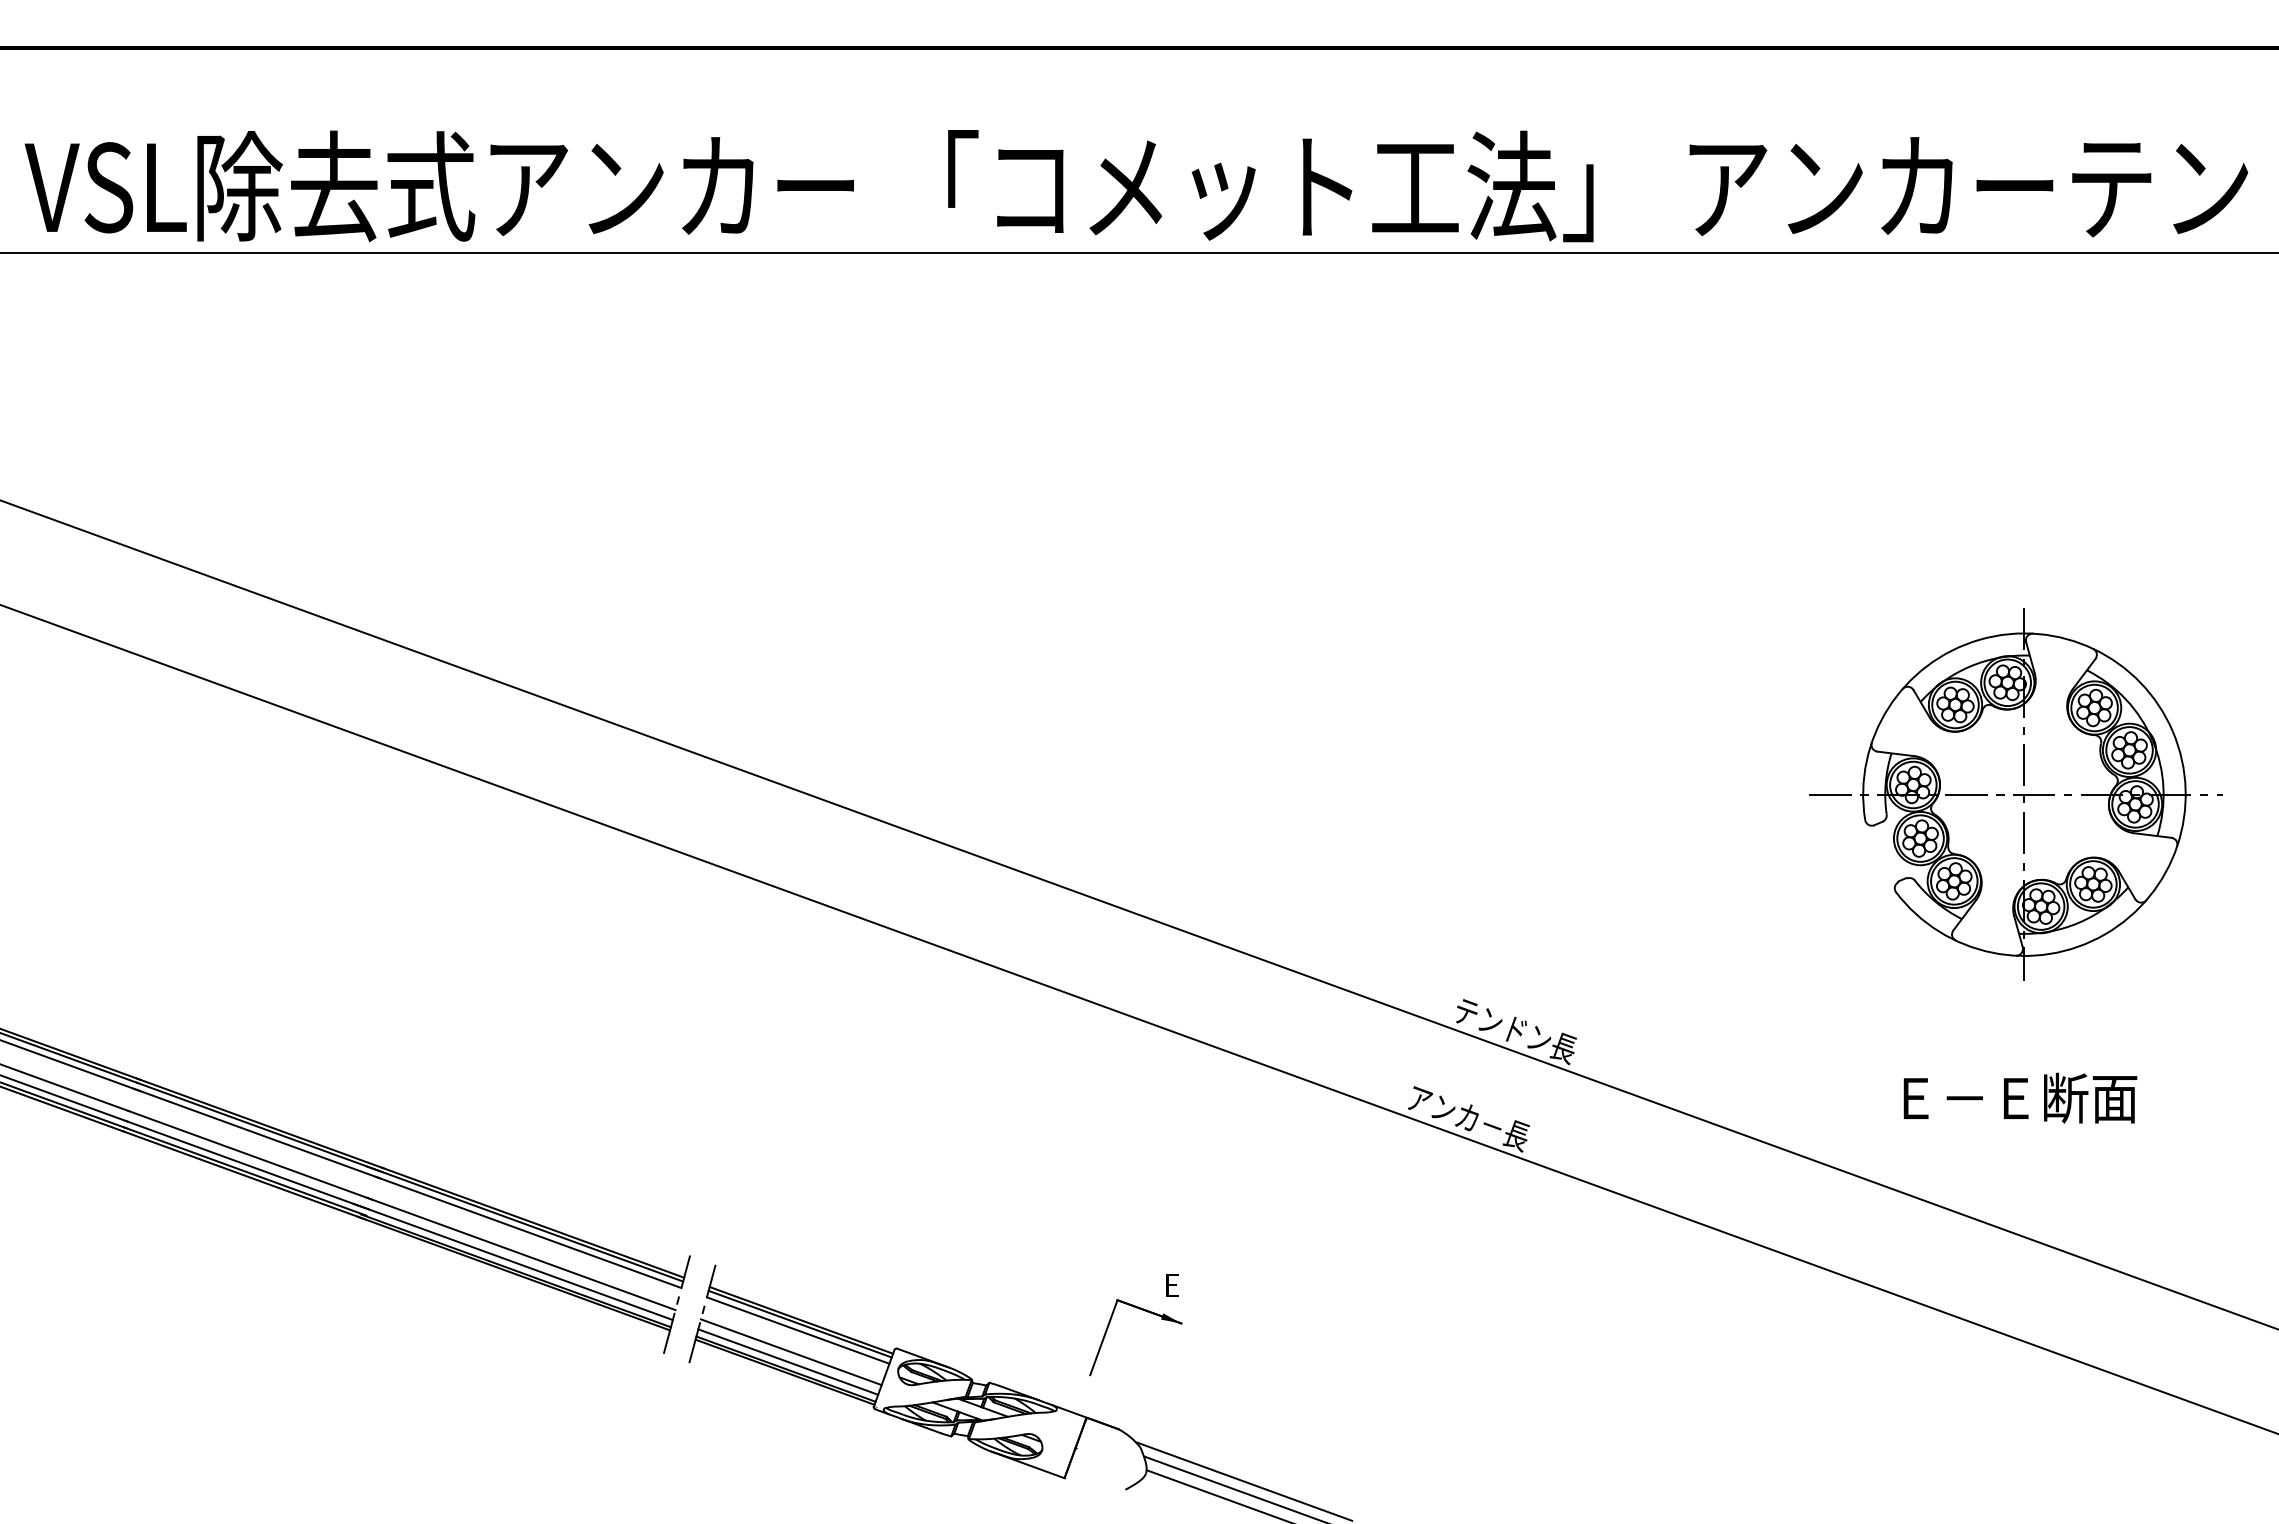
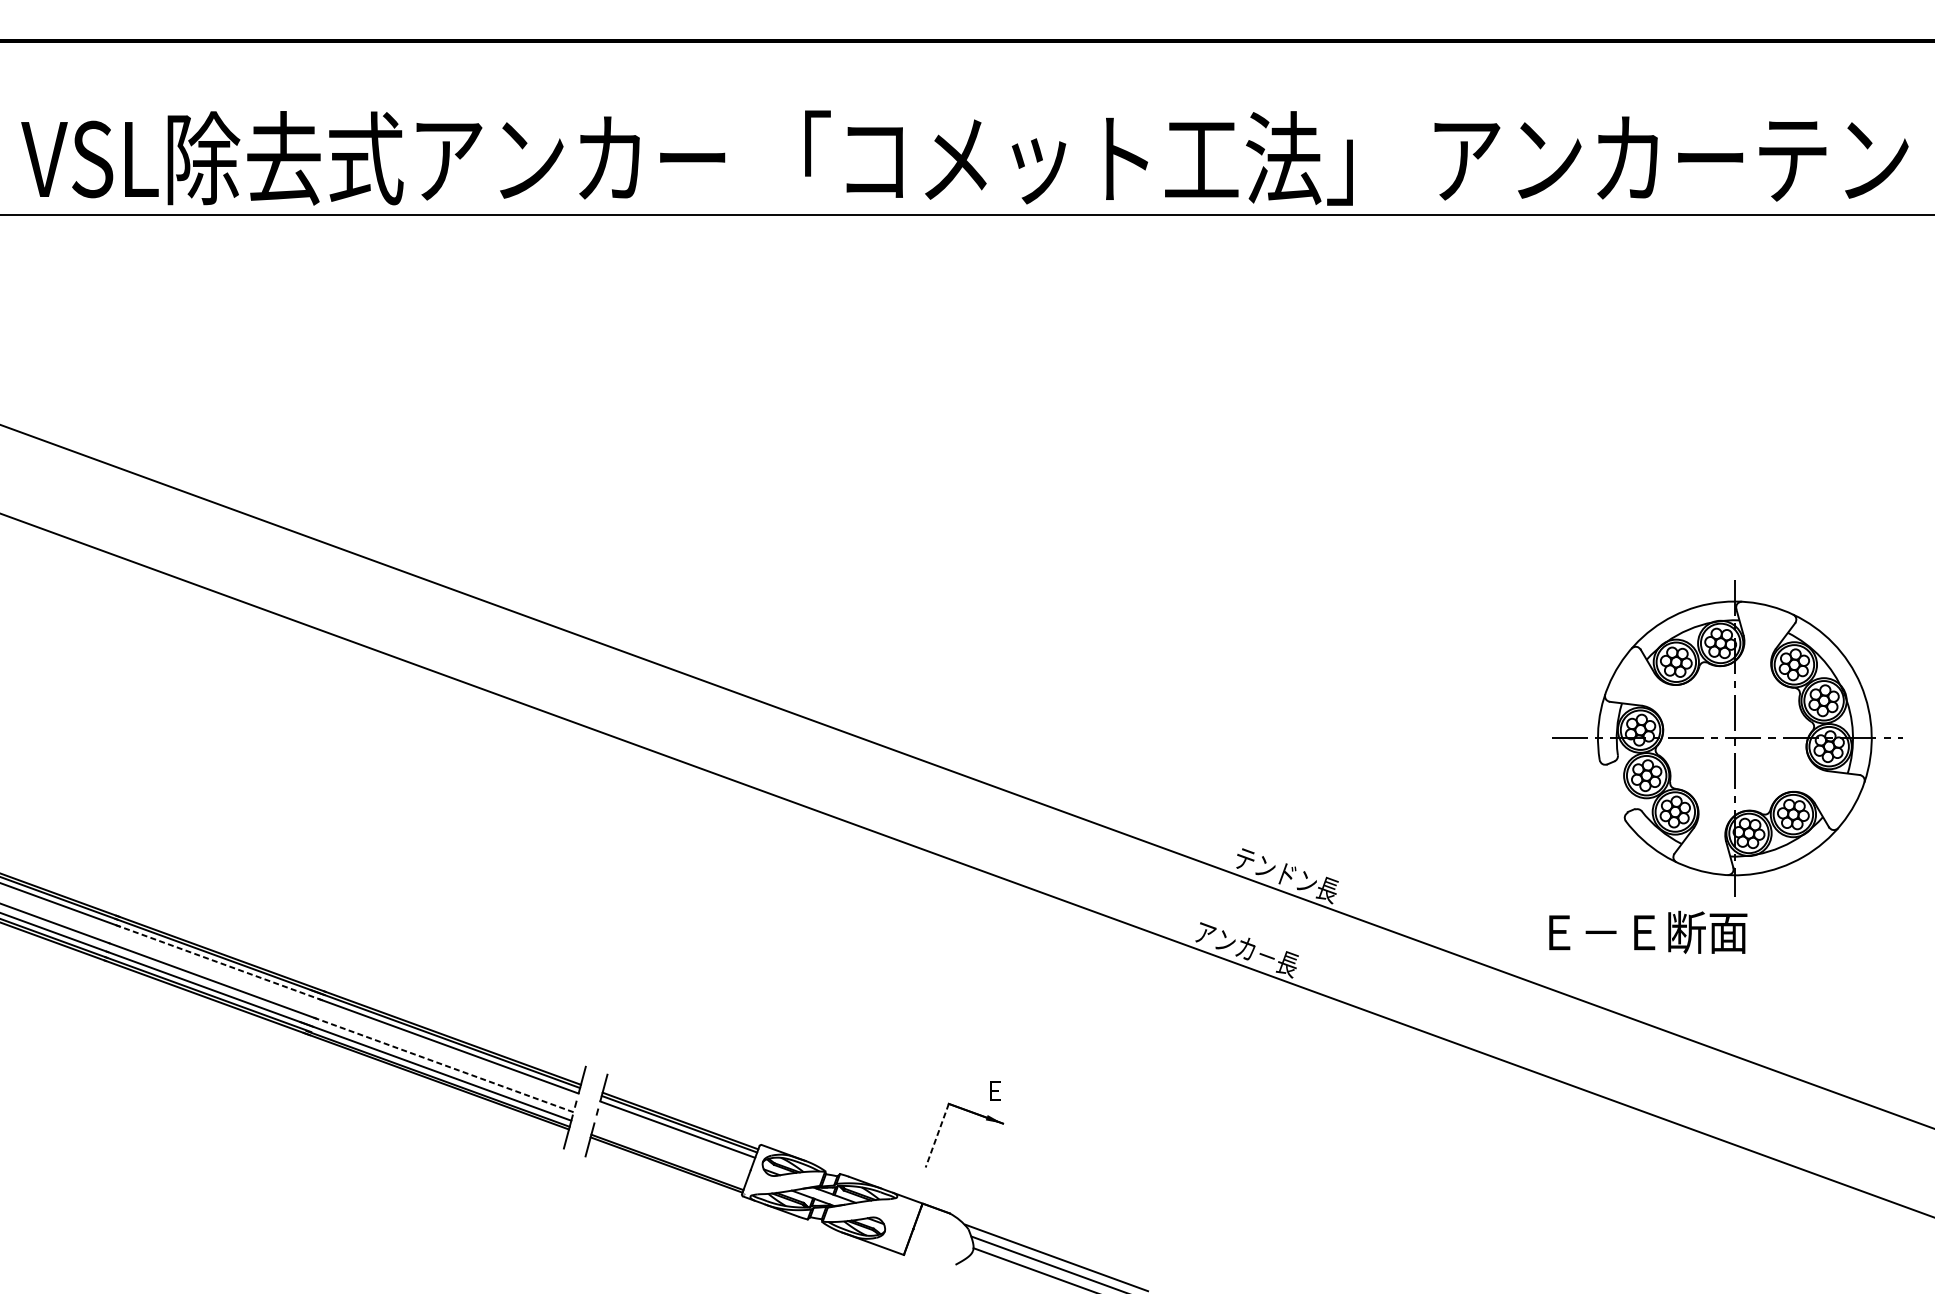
part: (2015, 794) -> (1727, 738), moved
text: (2020, 1097) -> (1648, 931), moved
line: (257, 1133) -> (218, 962), solid -> dashed
line: (520, 1253) -> (442, 1064), solid -> dashed
line: (1103, 1337) -> (936, 1135), solid -> dashed
line: (791, 1352) -> (672, 1148), removed
line: (788, 1361) -> (669, 1155), removed

